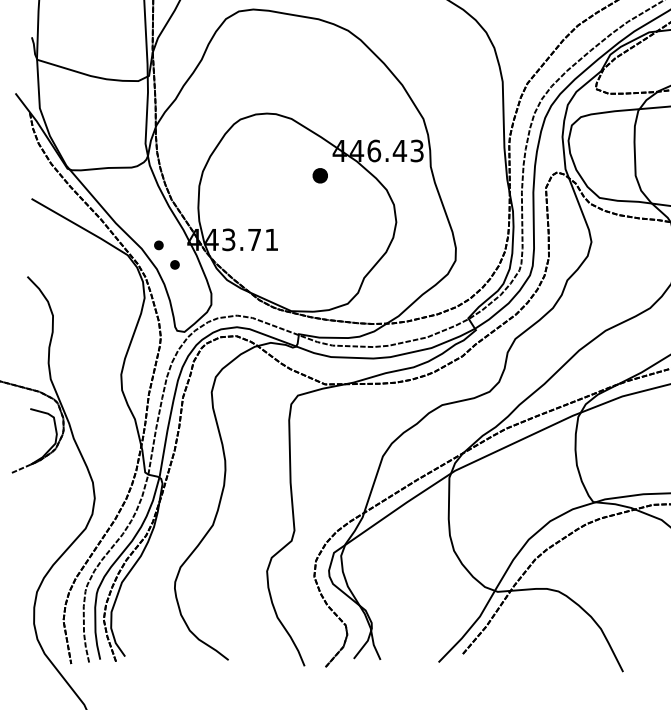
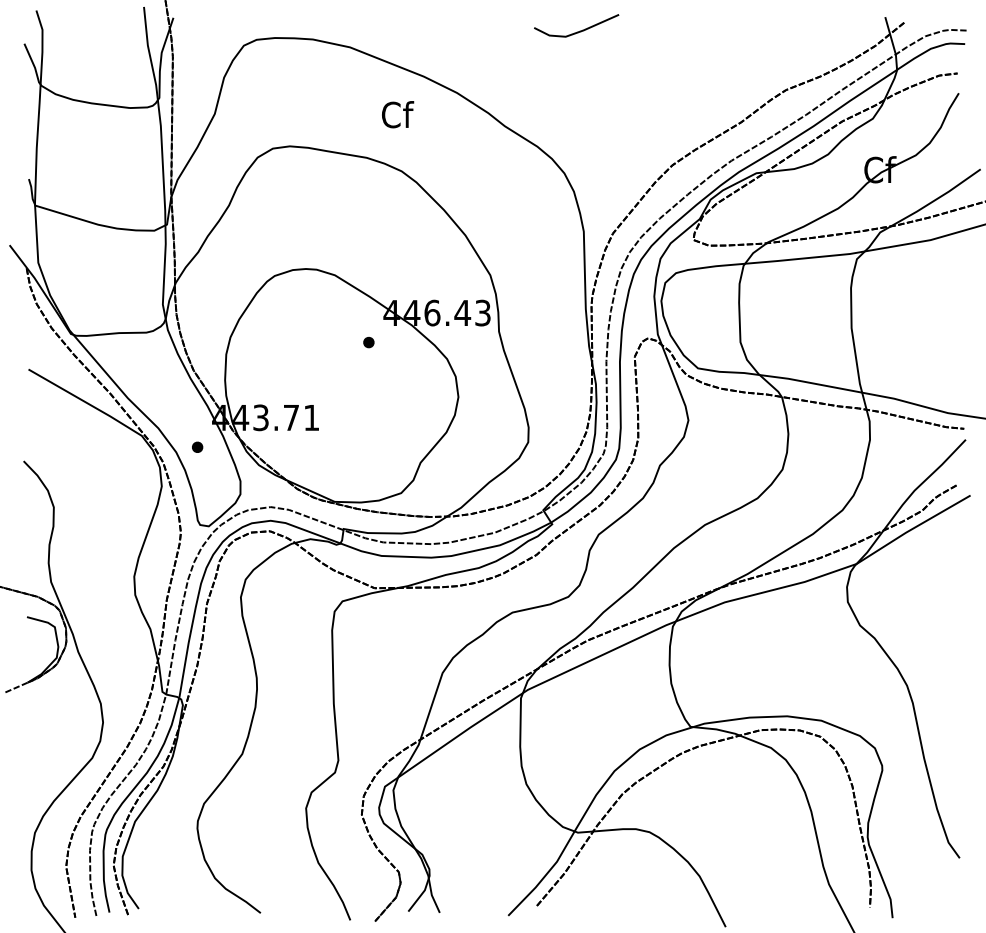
part: (320, 175) -> (368, 342), size x0.62
part: (158, 244) -> (178, 423), removed

